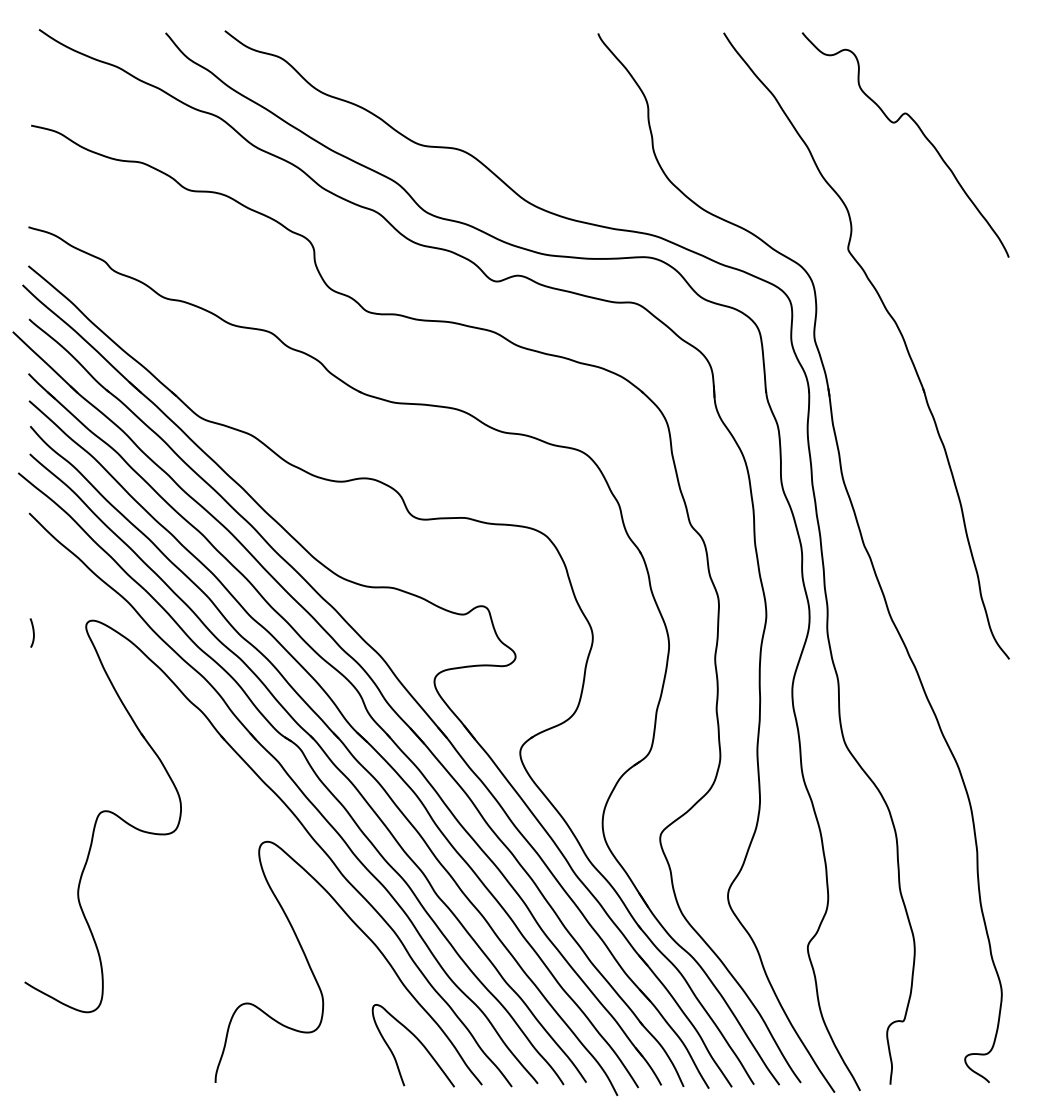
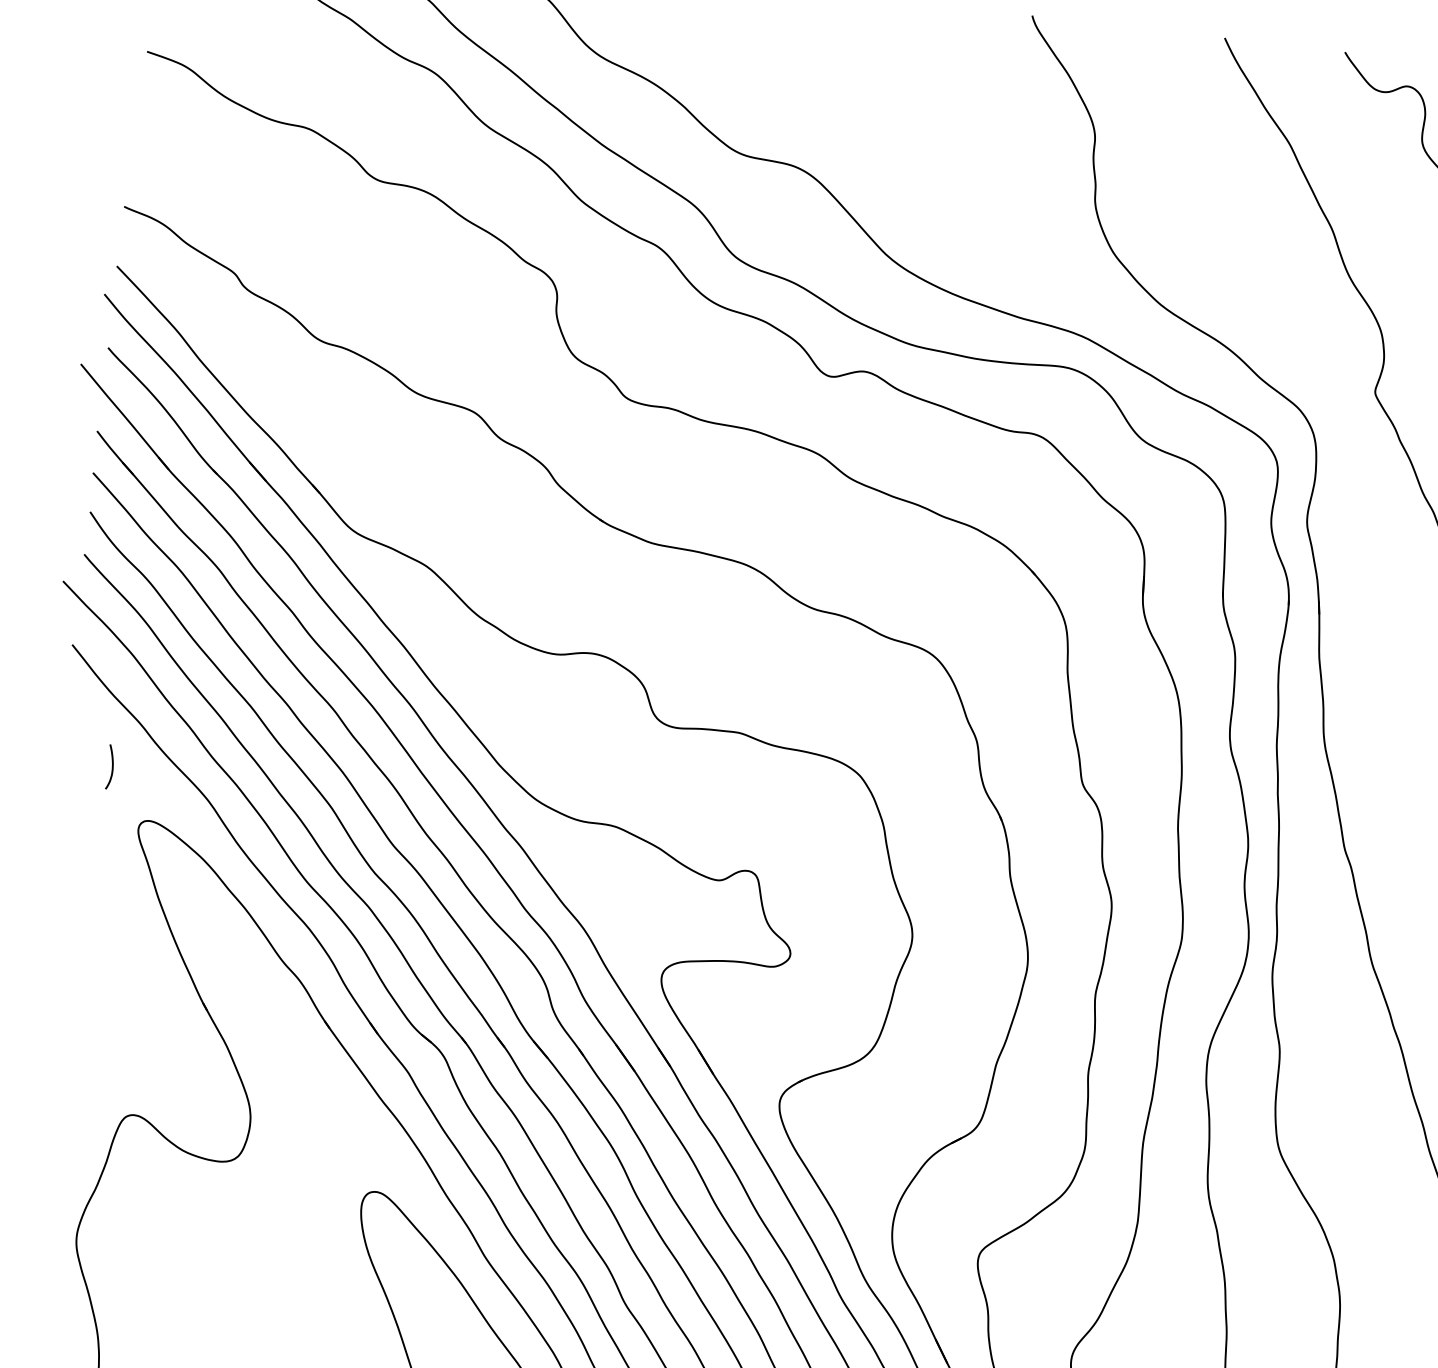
curve: (32, 632) -> (110, 766), moved

